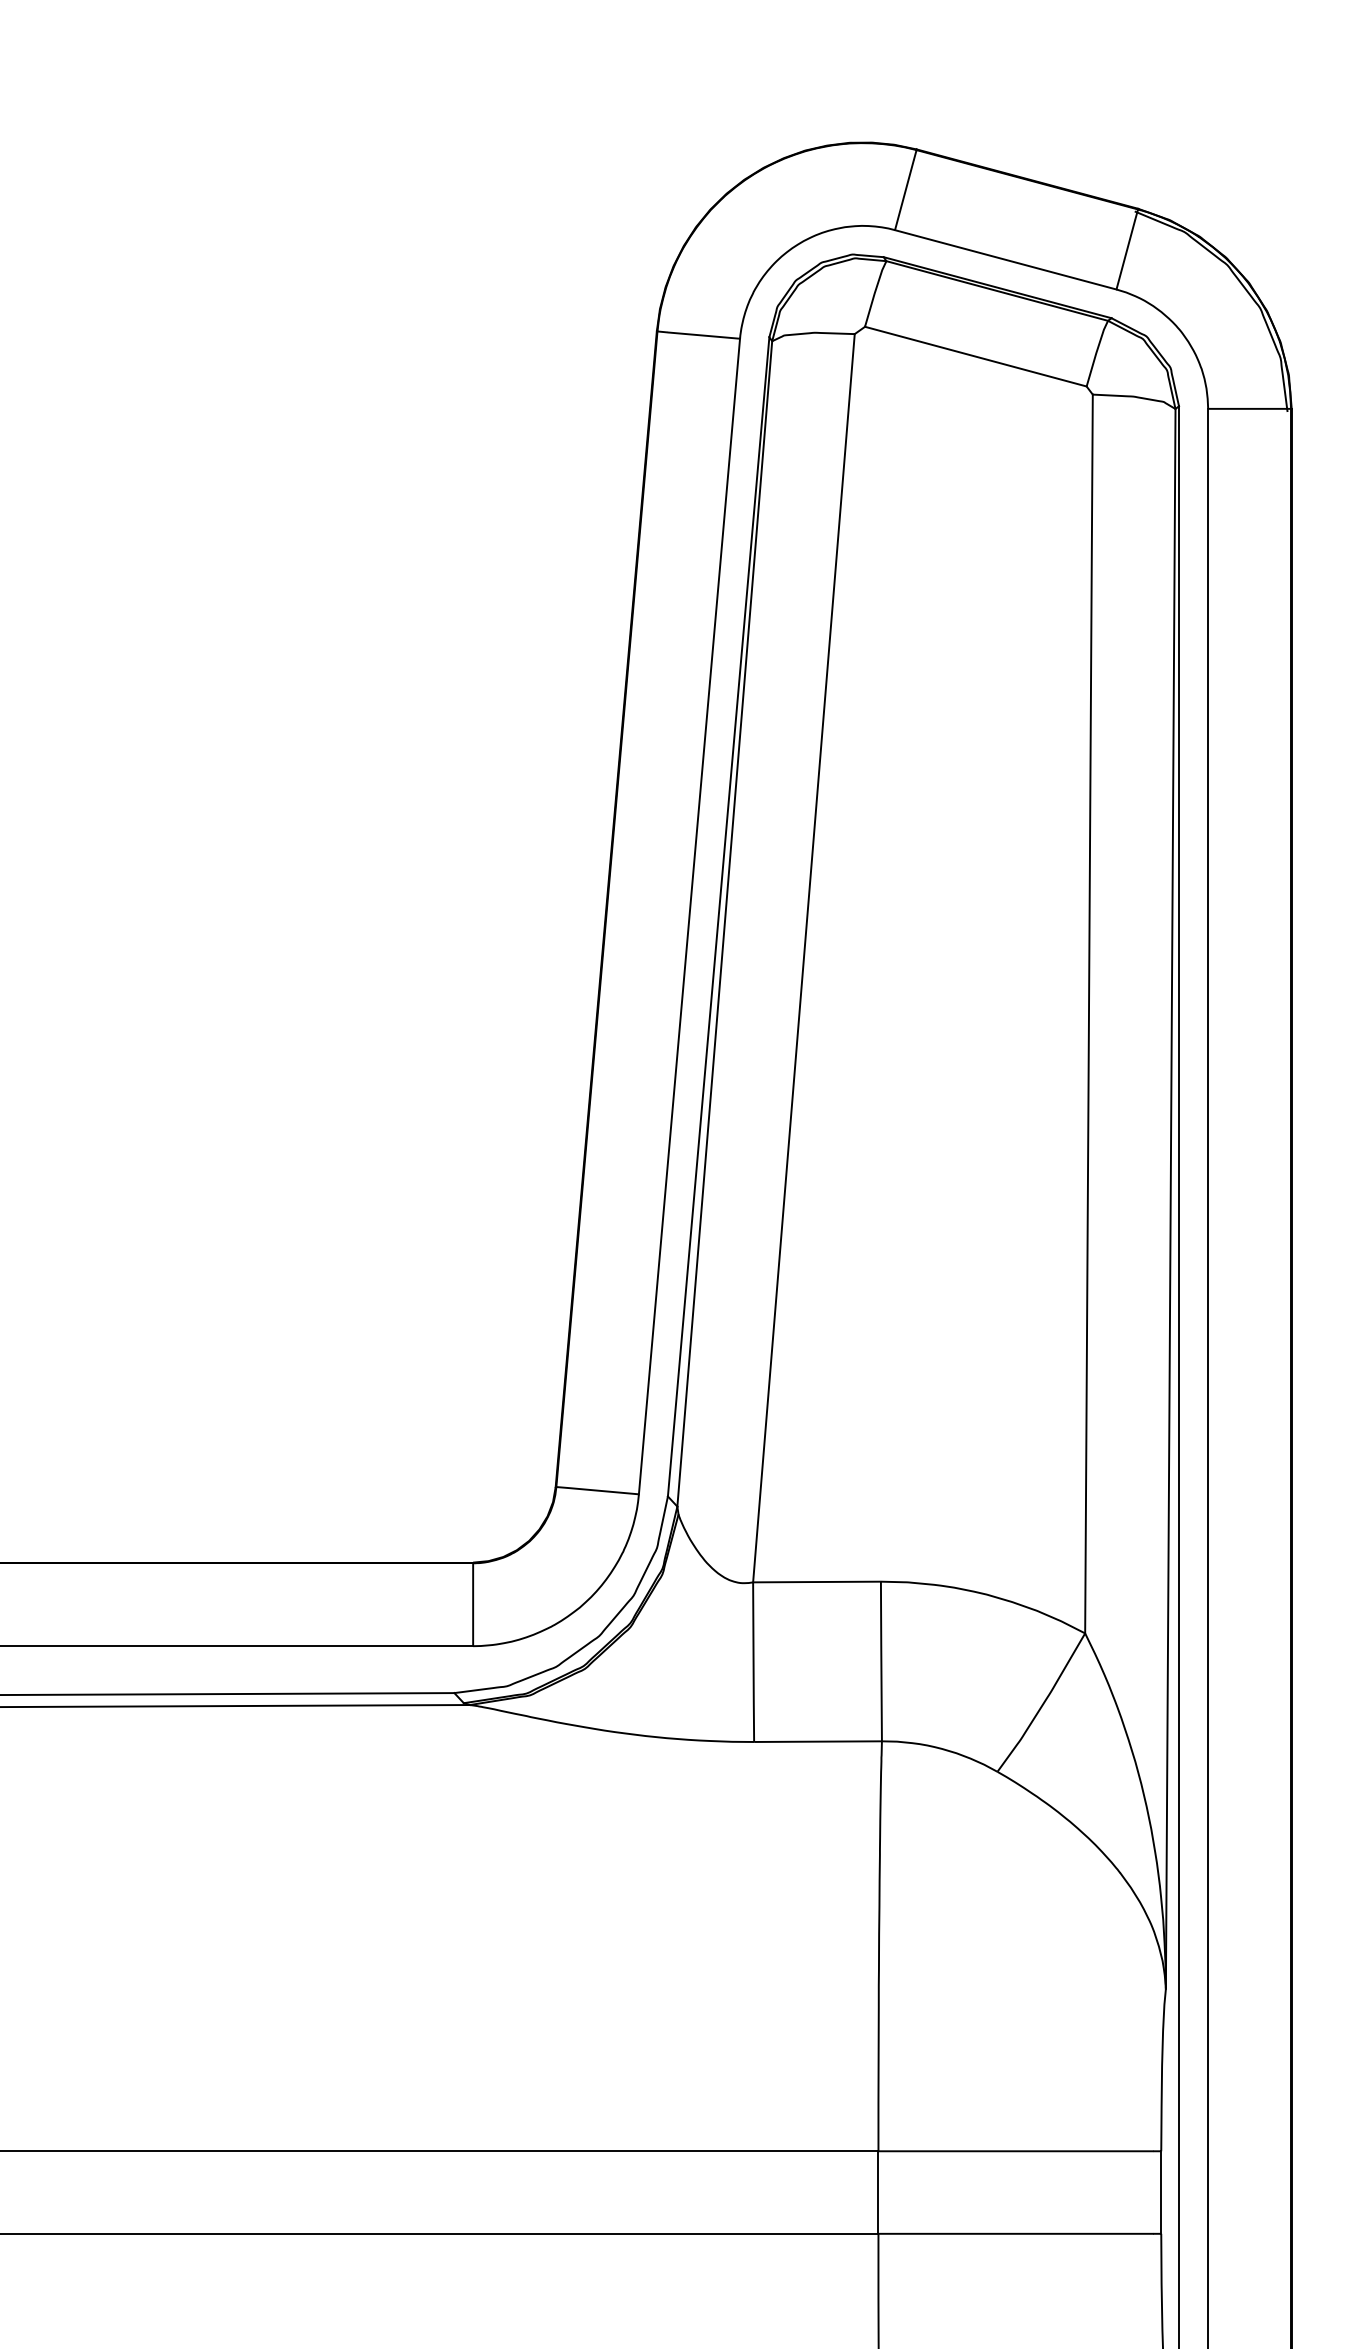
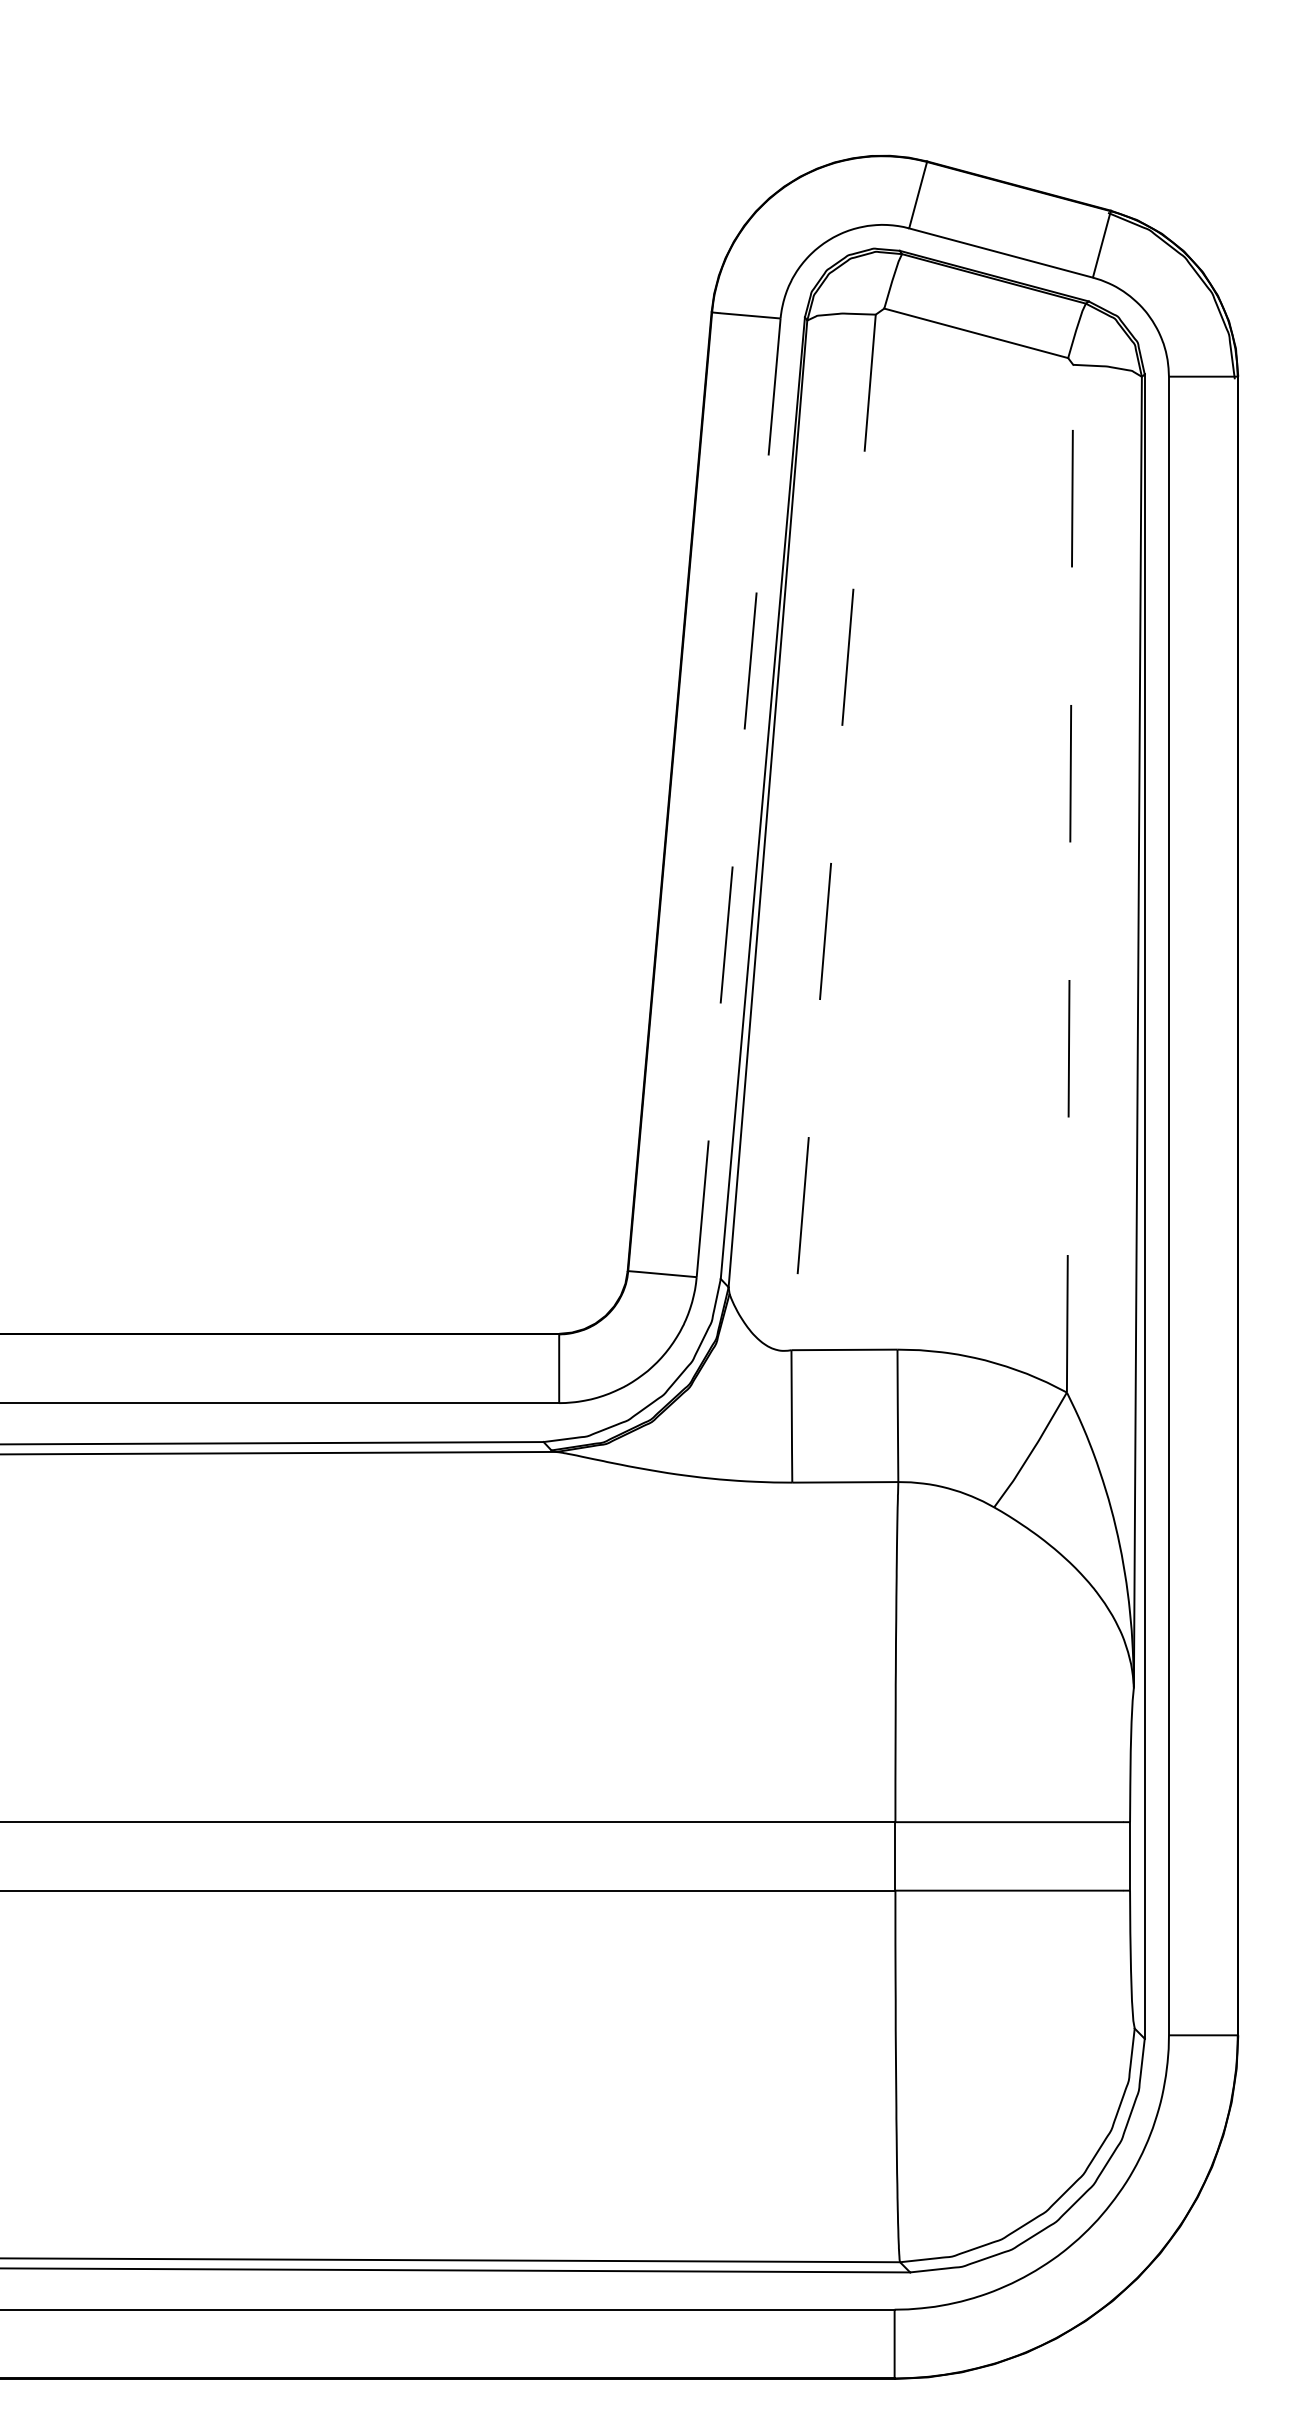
line: (689, 917) -> (738, 798), solid -> dashed
line: (803, 958) -> (833, 832), solid -> dashed
line: (1089, 1013) -> (1070, 878), solid -> dashed

